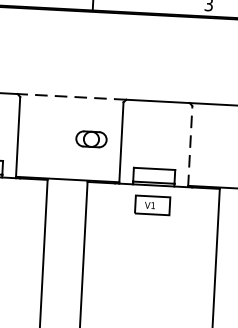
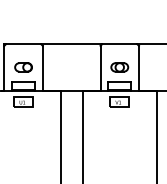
line: (71, 97) -> (71, 44), dashed -> solid
part: (91, 139) -> (119, 67), moved
line: (191, 146) -> (139, 68), dashed -> solid

